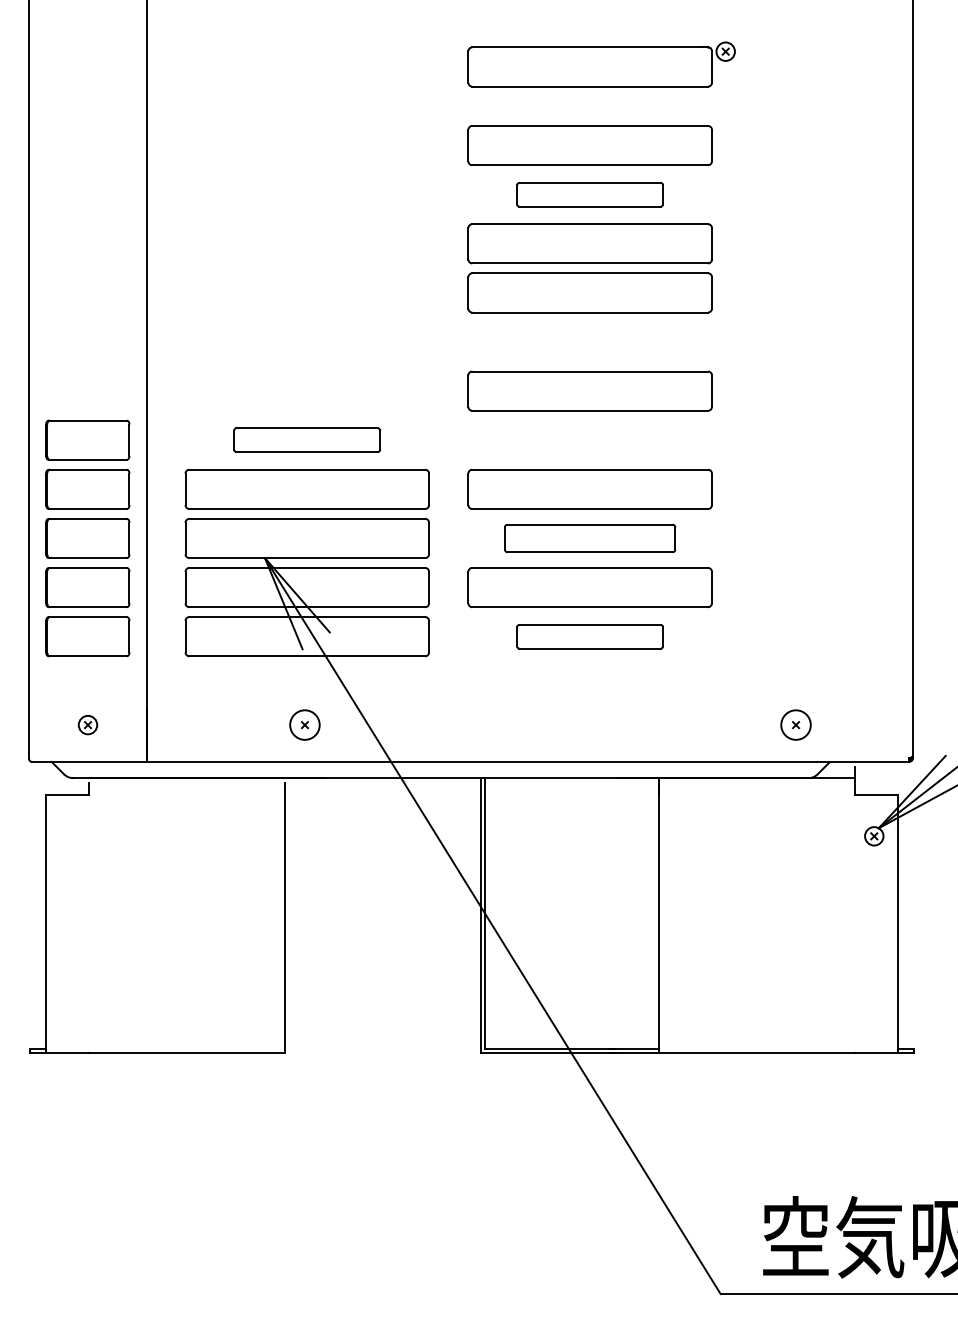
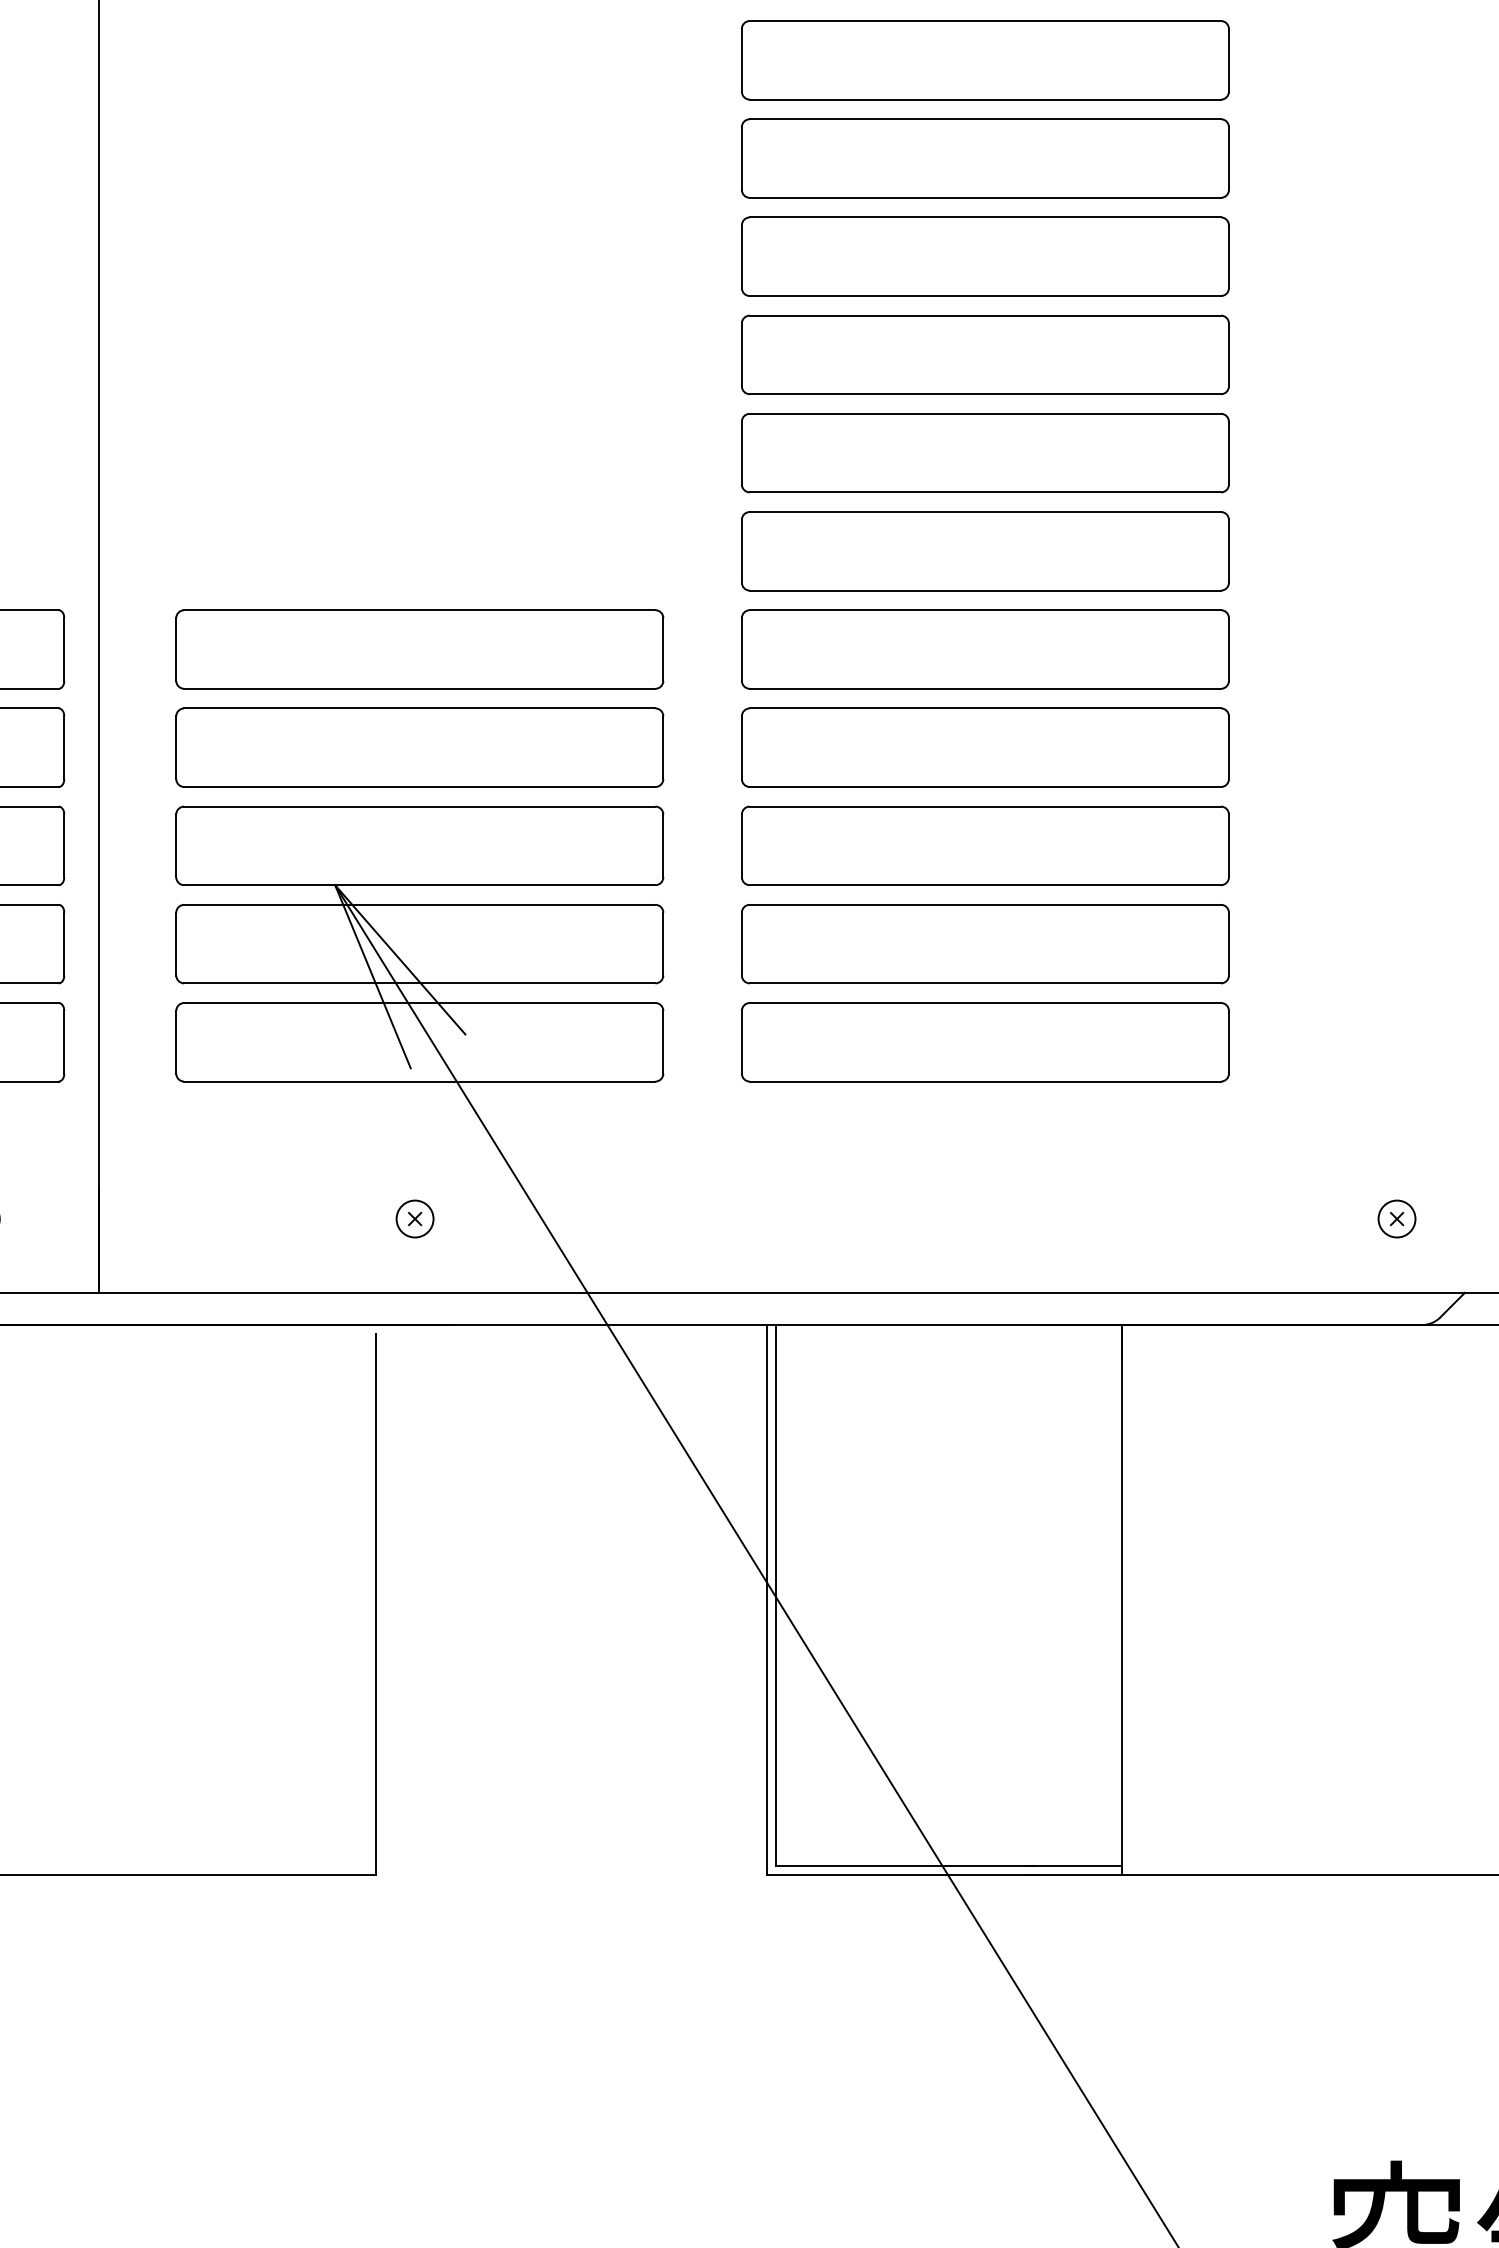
part: (589, 194) -> (984, 158), size x1.67
part: (589, 341) -> (984, 452), added
part: (306, 439) -> (418, 647), size x1.67
part: (589, 439) -> (984, 647), added
part: (589, 538) -> (984, 845), size x1.43
part: (589, 636) -> (984, 1041), size x1.67
circle: (304, 724) -> (414, 1217), size x0.62
circle: (795, 724) -> (1395, 1217), size x0.62

